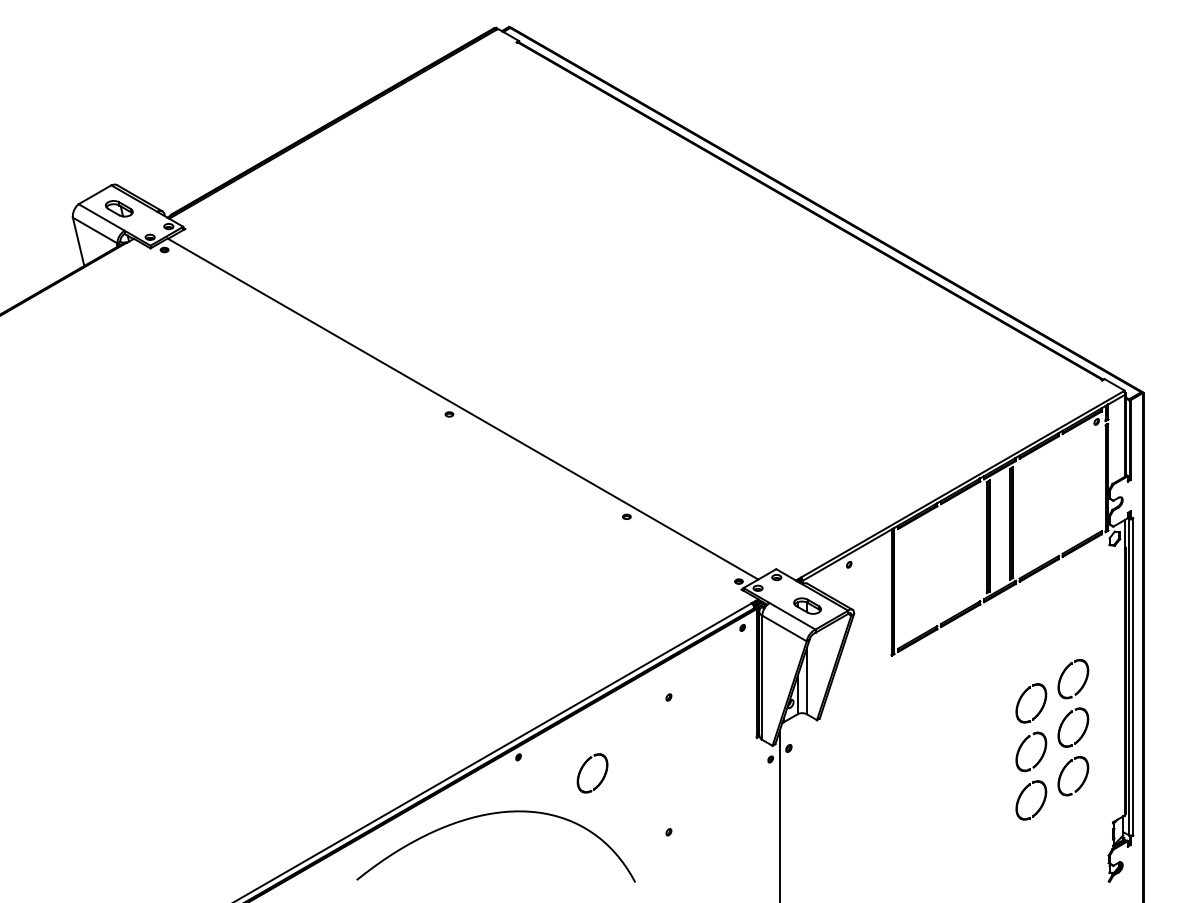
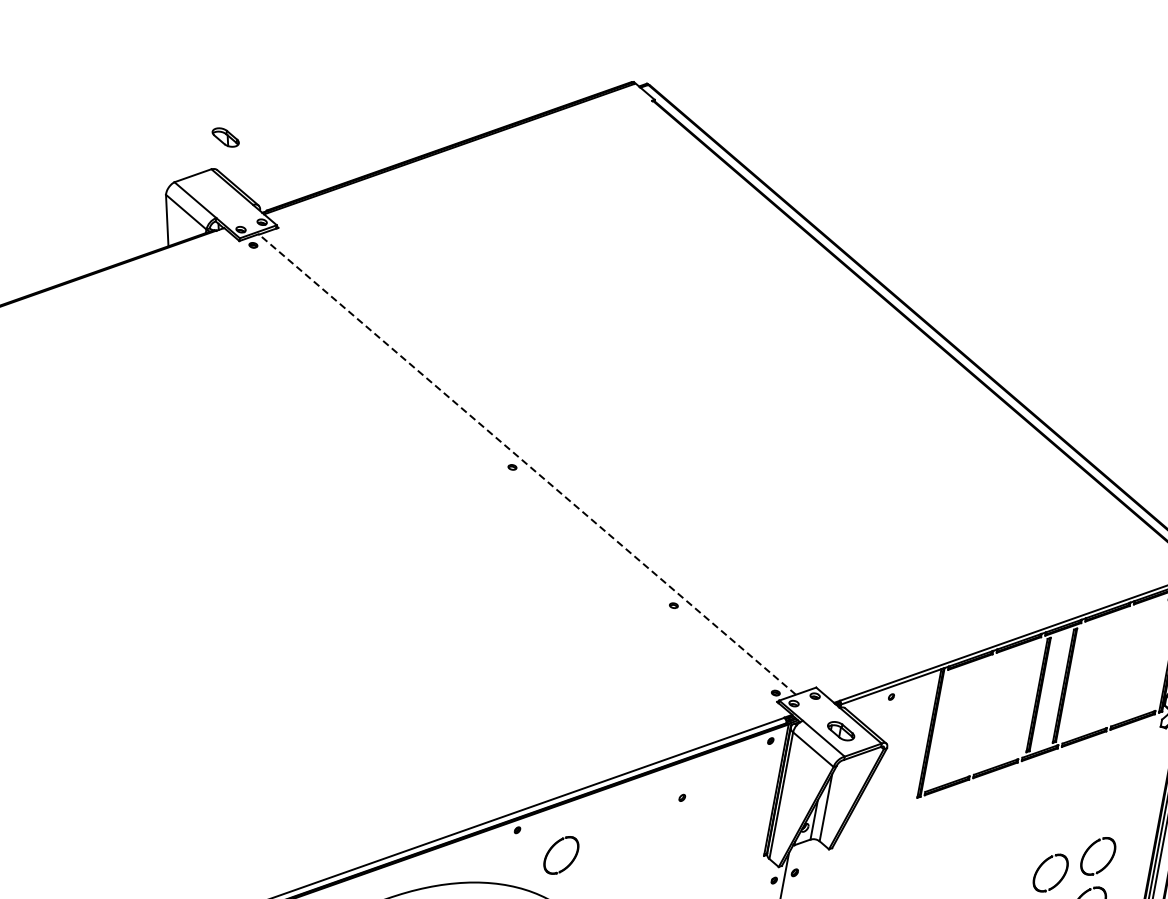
part: (118, 208) -> (224, 137), moved
line: (462, 408) -> (526, 463), solid -> dashed
part: (584, 766) -> (554, 846), moved

